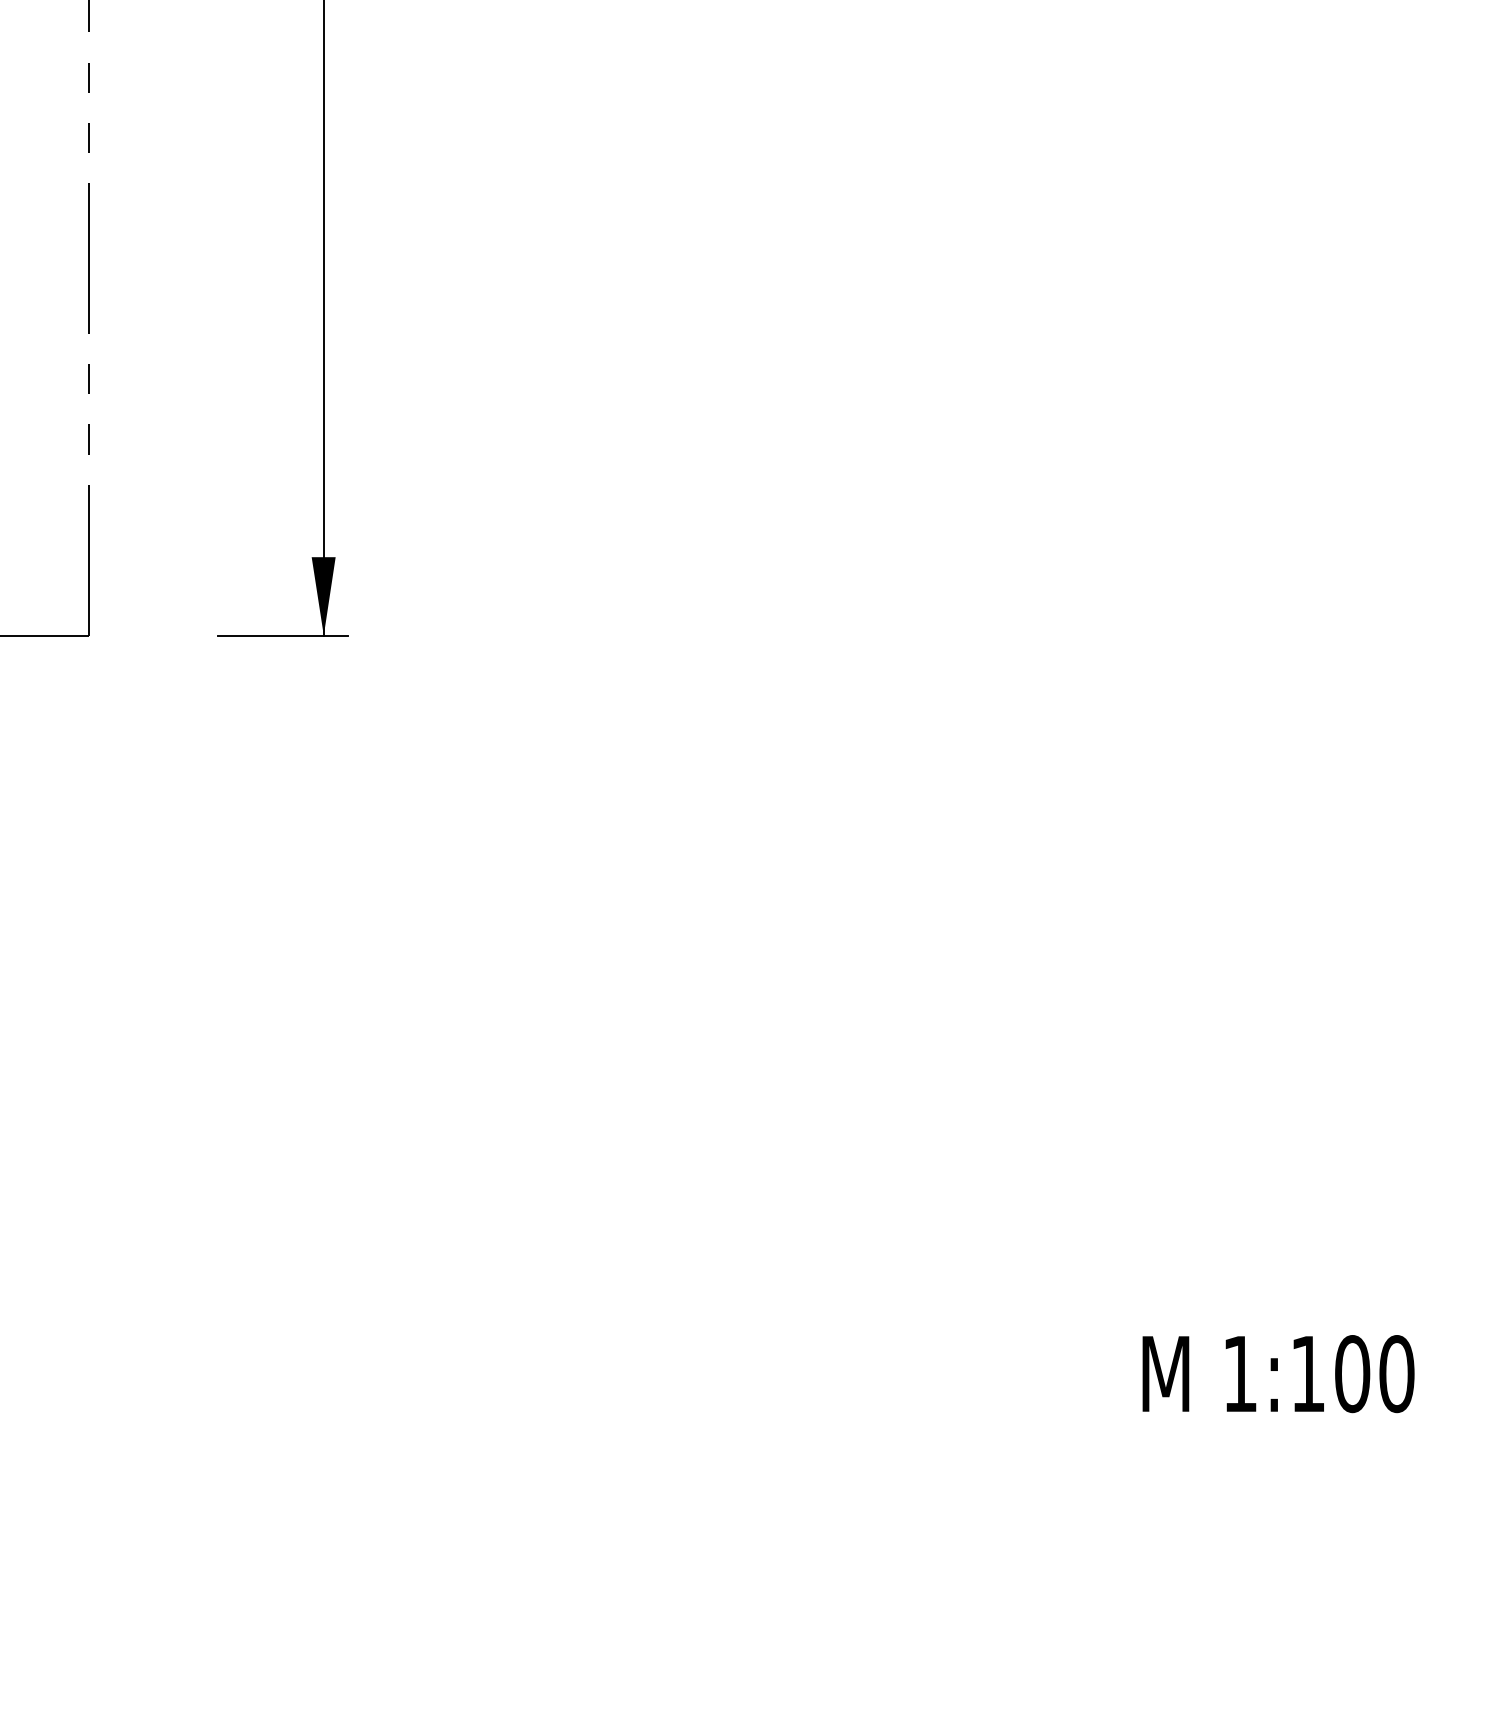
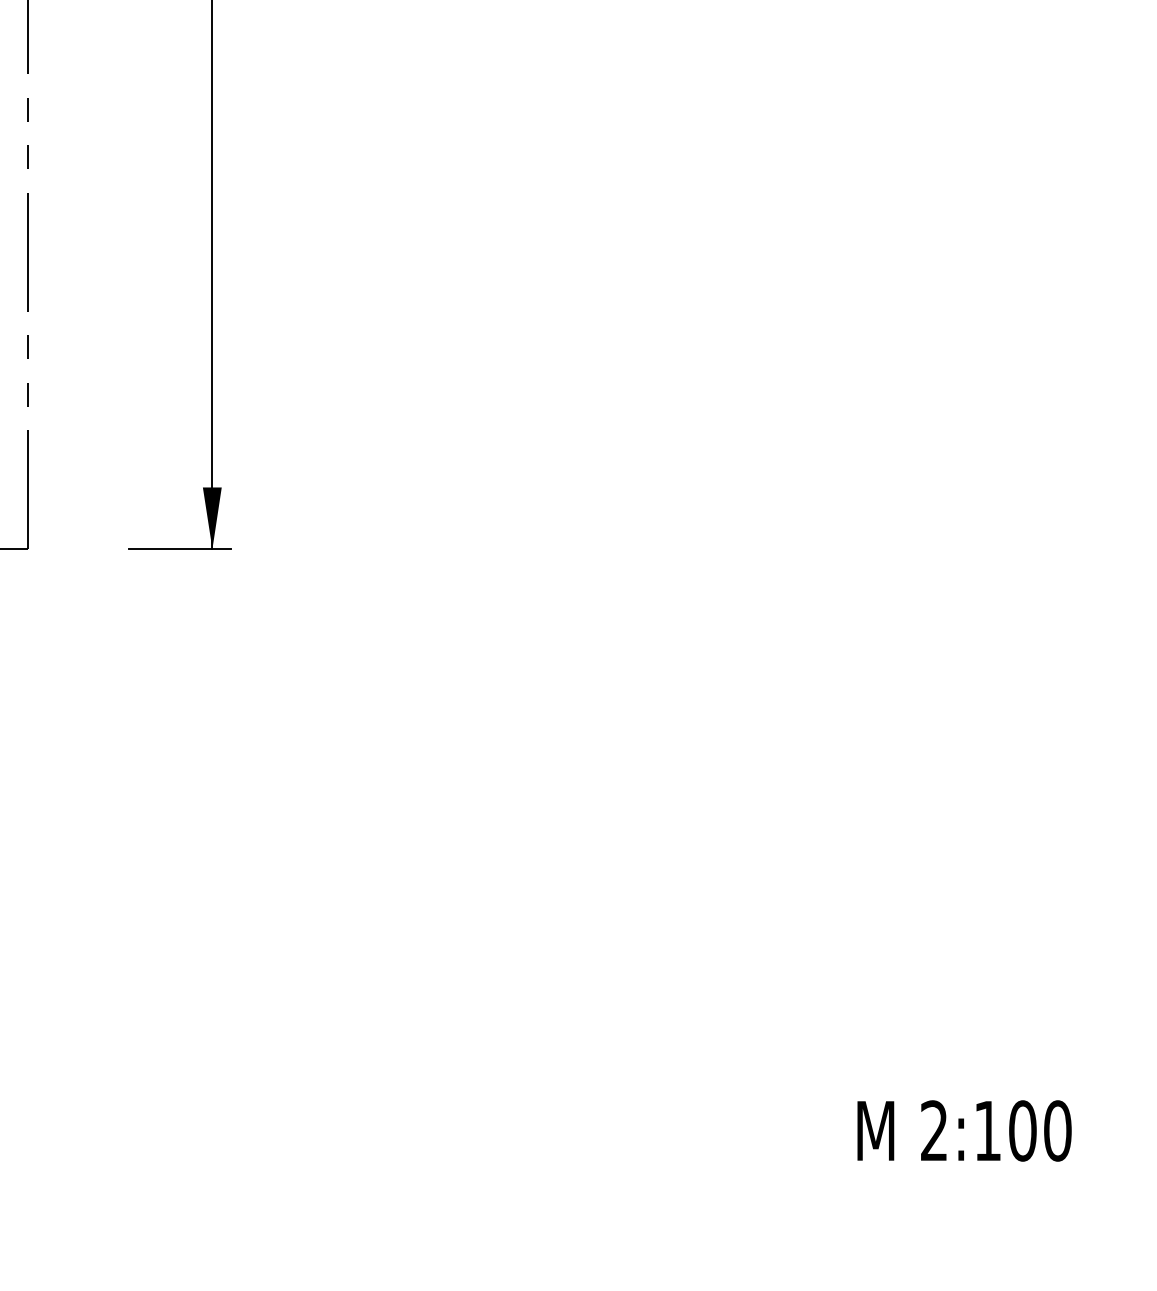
text: (1239, 1373) -> (933, 1130), 1:100 -> 2:100

